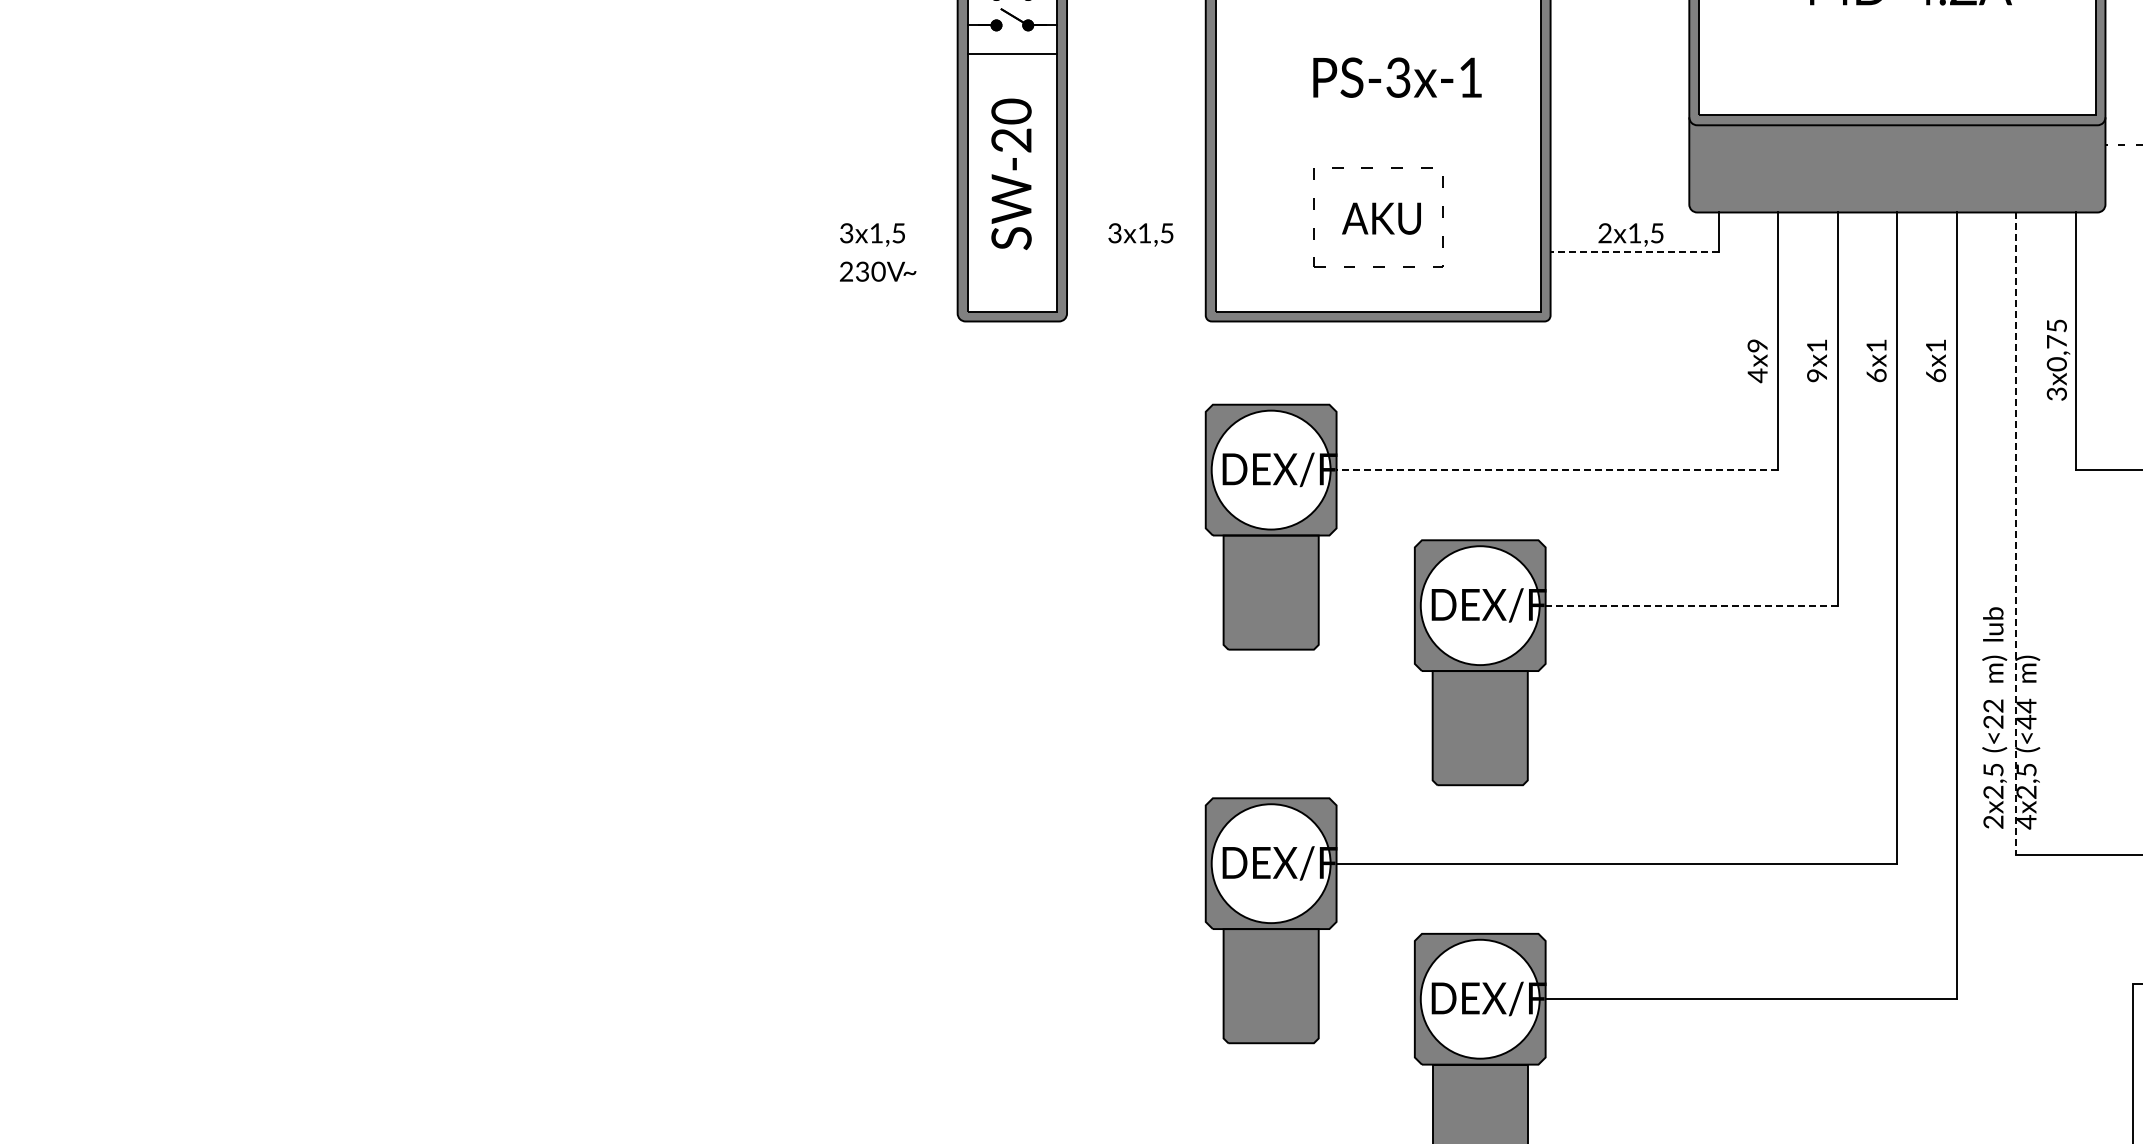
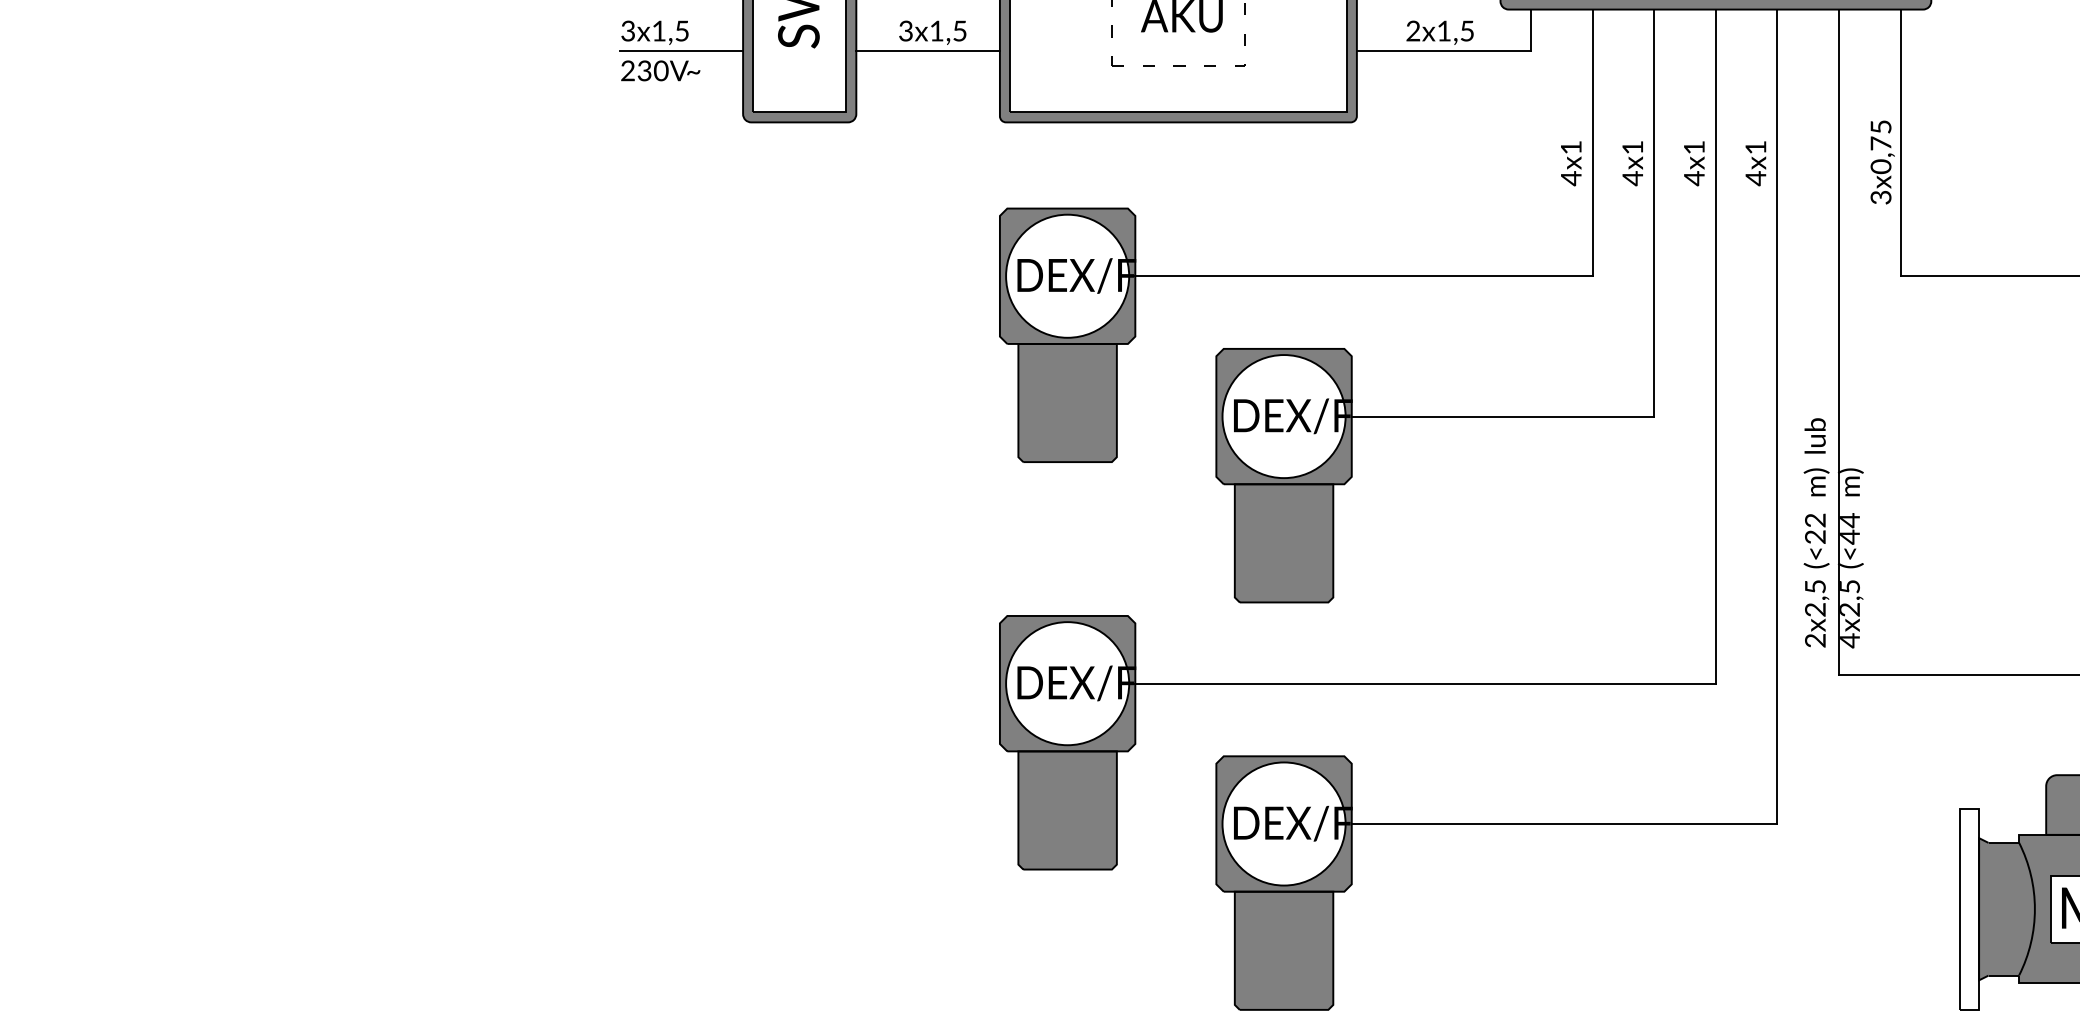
line: (897, 252) -> (680, 50), added
line: (1136, 252) -> (928, 50), added
line: (1634, 252) -> (1443, 50), dashed -> solid
text: (1757, 345) -> (1571, 147), 4x9 -> 4x1
text: (1816, 375) -> (1632, 178), 9x1 -> 4x1
text: (1876, 375) -> (1694, 178), 6x1 -> 4x1
text: (1936, 375) -> (1756, 178), 6x1 -> 4x1
line: (1557, 470) -> (1364, 276), dashed -> solid
line: (2016, 534) -> (1839, 342), dashed -> solid
line: (1691, 605) -> (1502, 416), dashed -> solid

